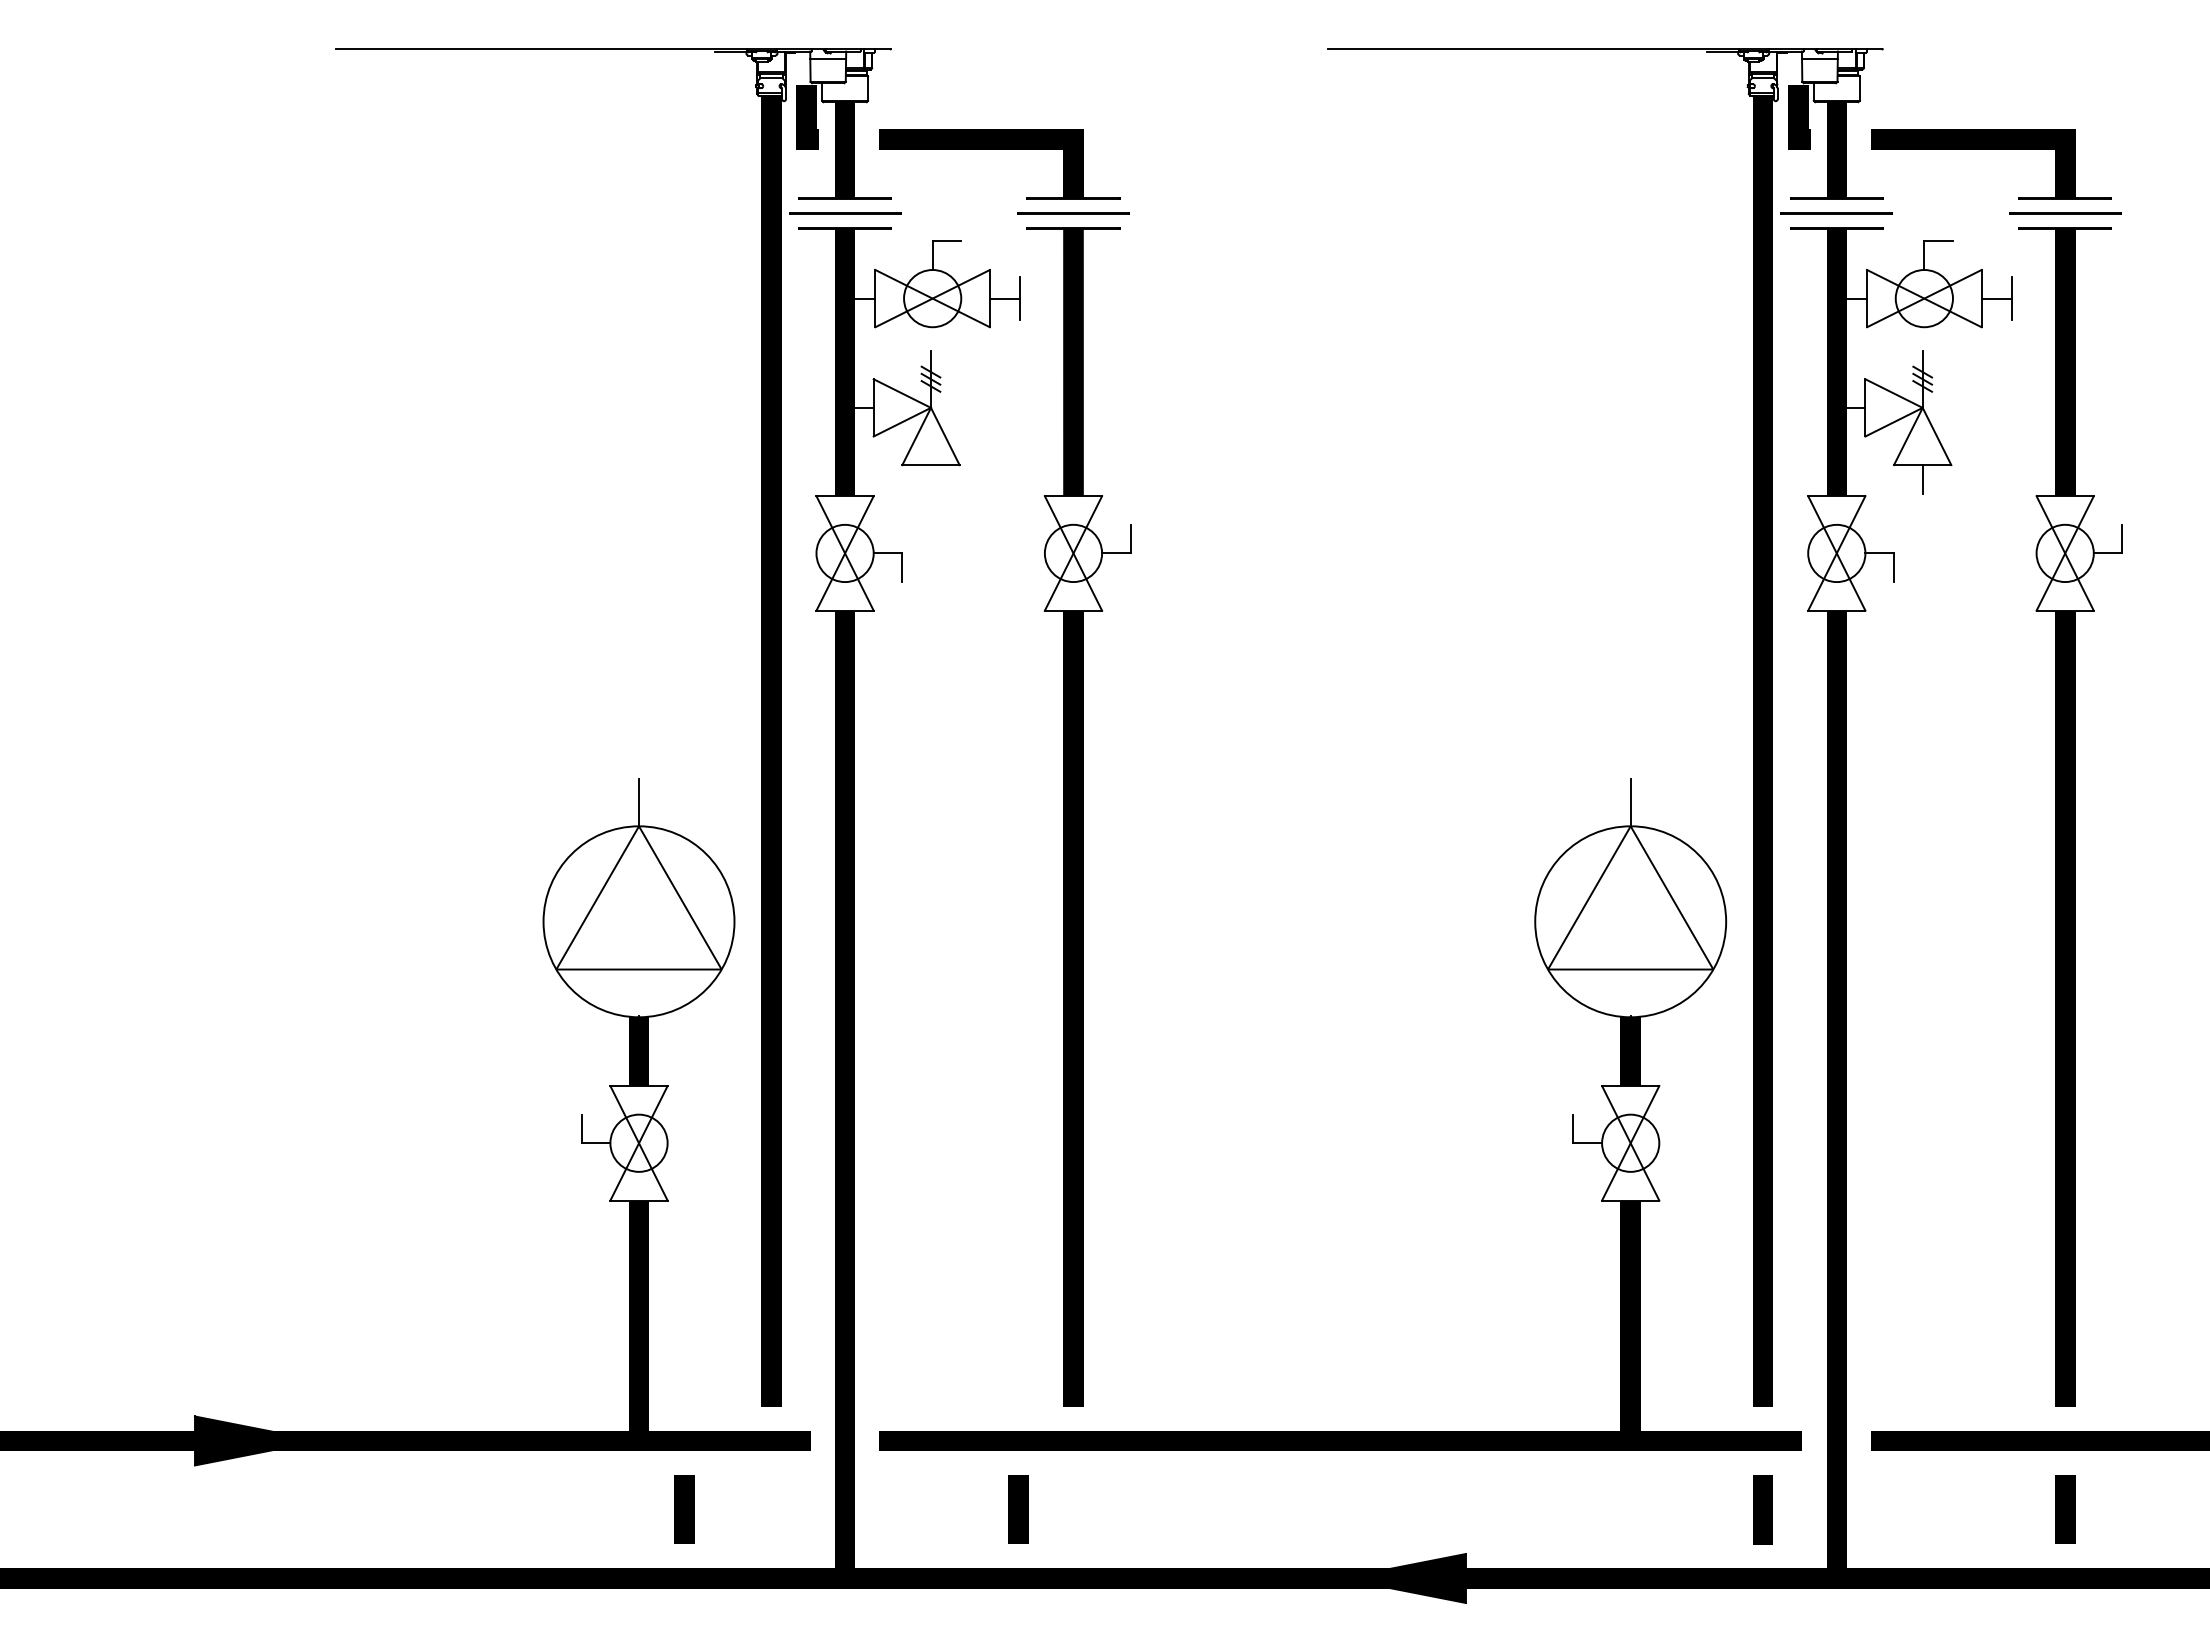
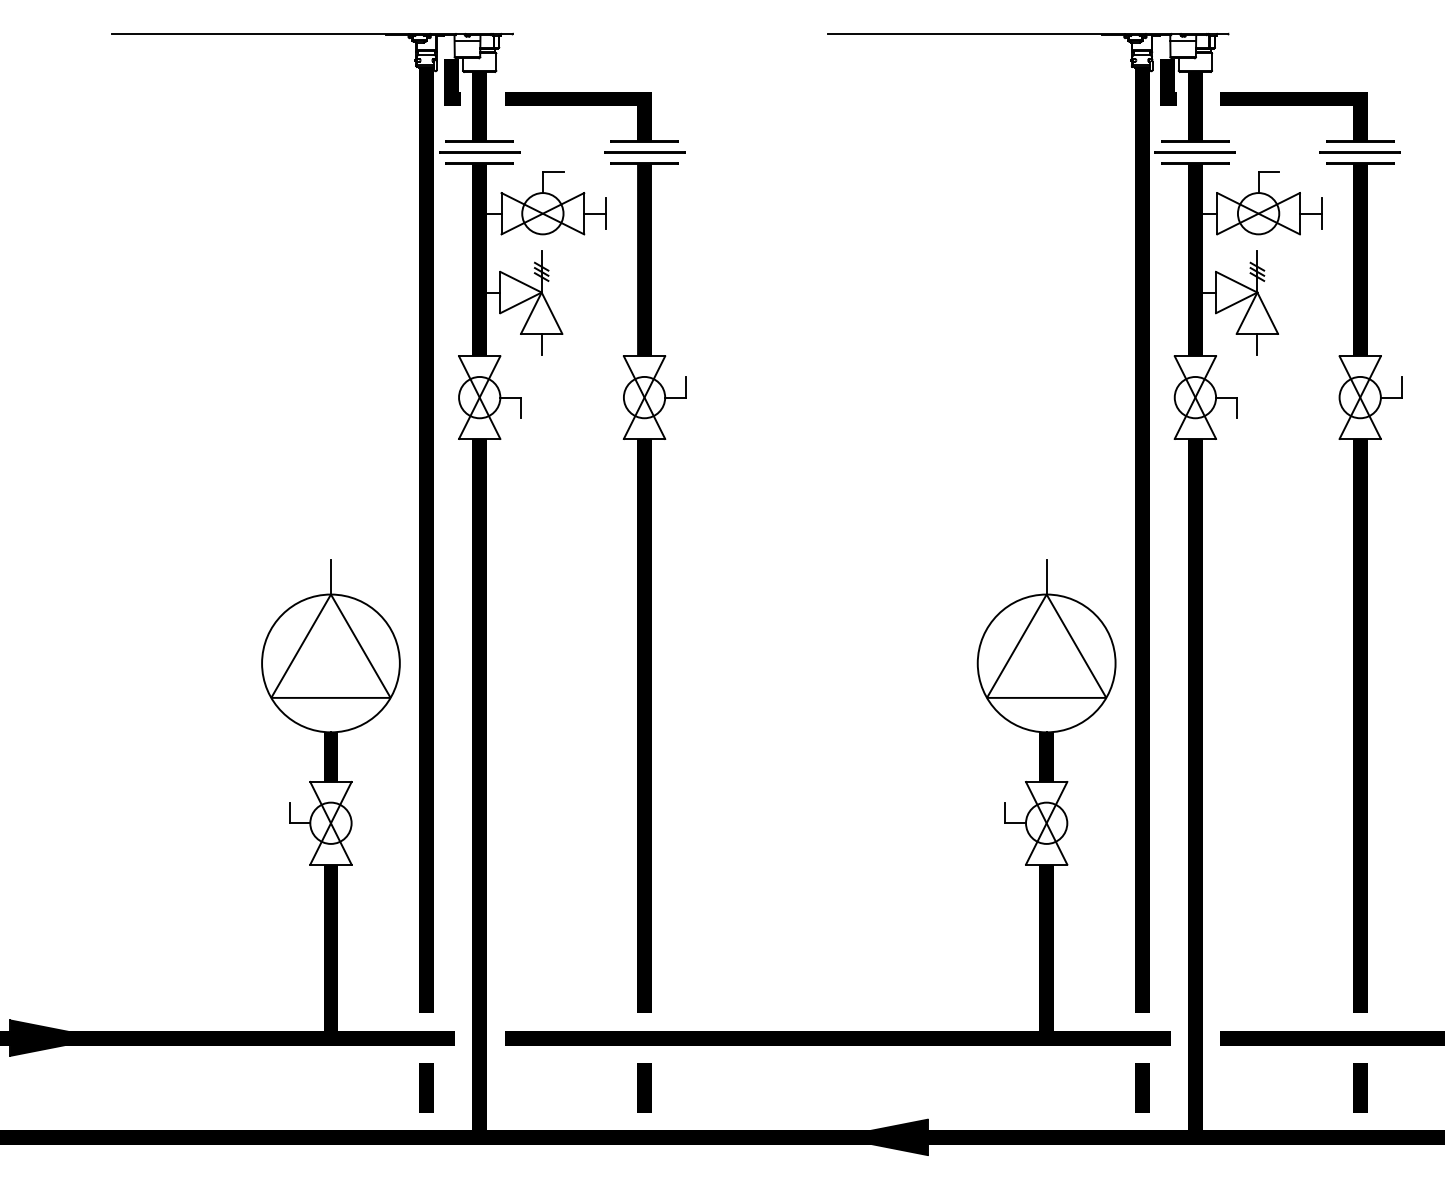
line: (931, 479) -> (542, 344), added
line: (684, 1509) -> (426, 1087), moved
line: (1018, 1509) -> (644, 1087), moved

